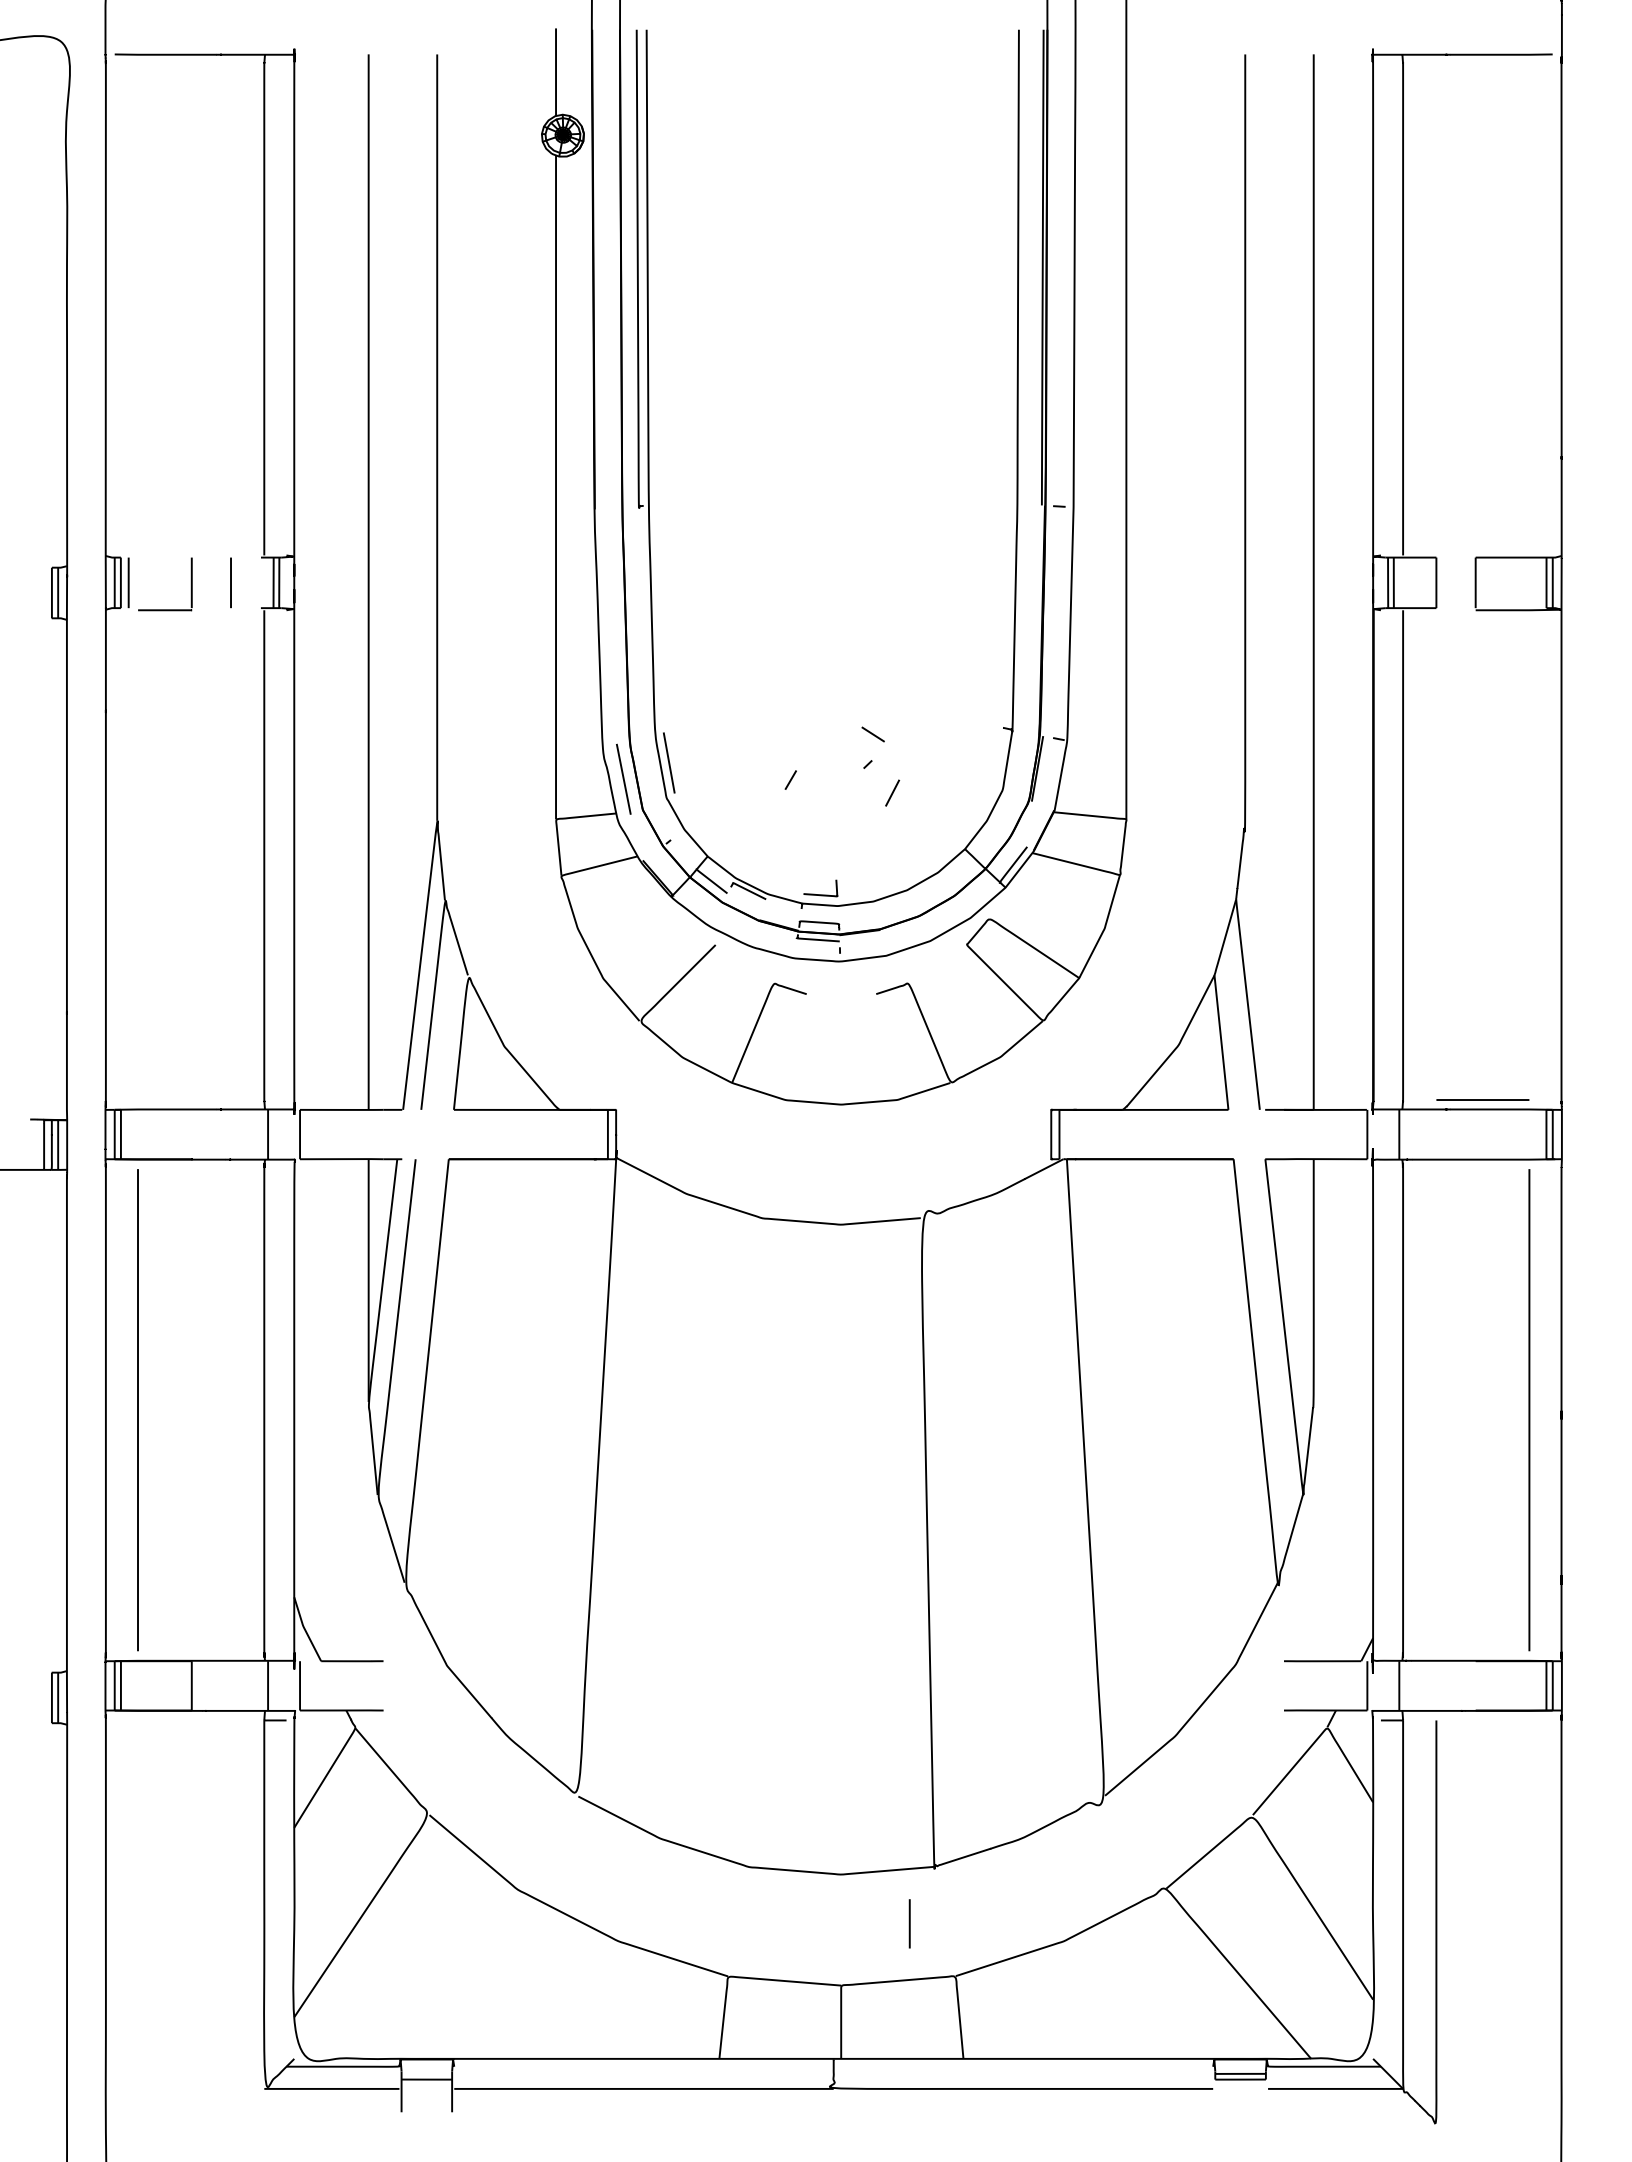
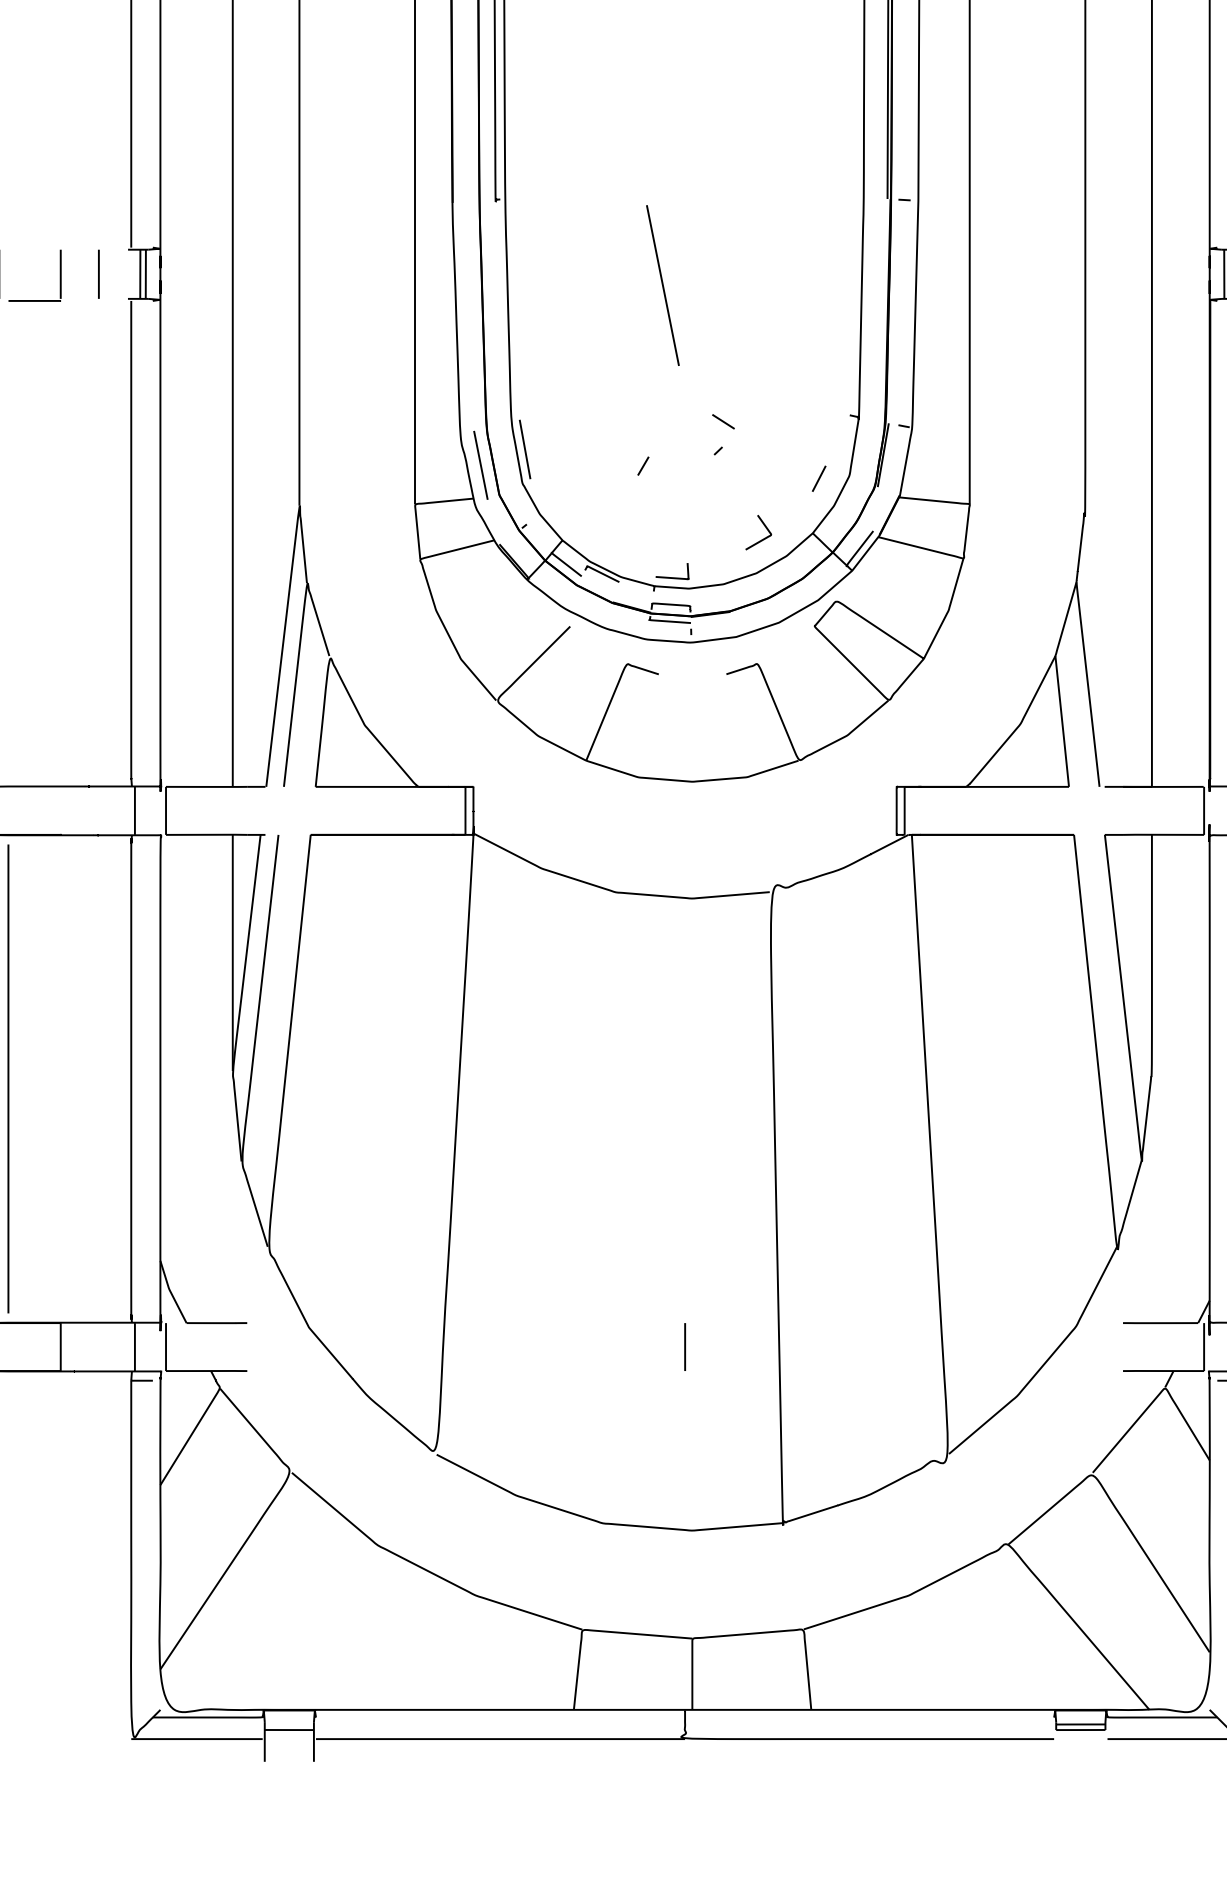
line: (810, 593) -> (662, 284), added
line: (892, 792) -> (819, 478), moved
curve: (912, 855) -> (761, 539), added
line: (909, 1923) -> (684, 1346), moved

